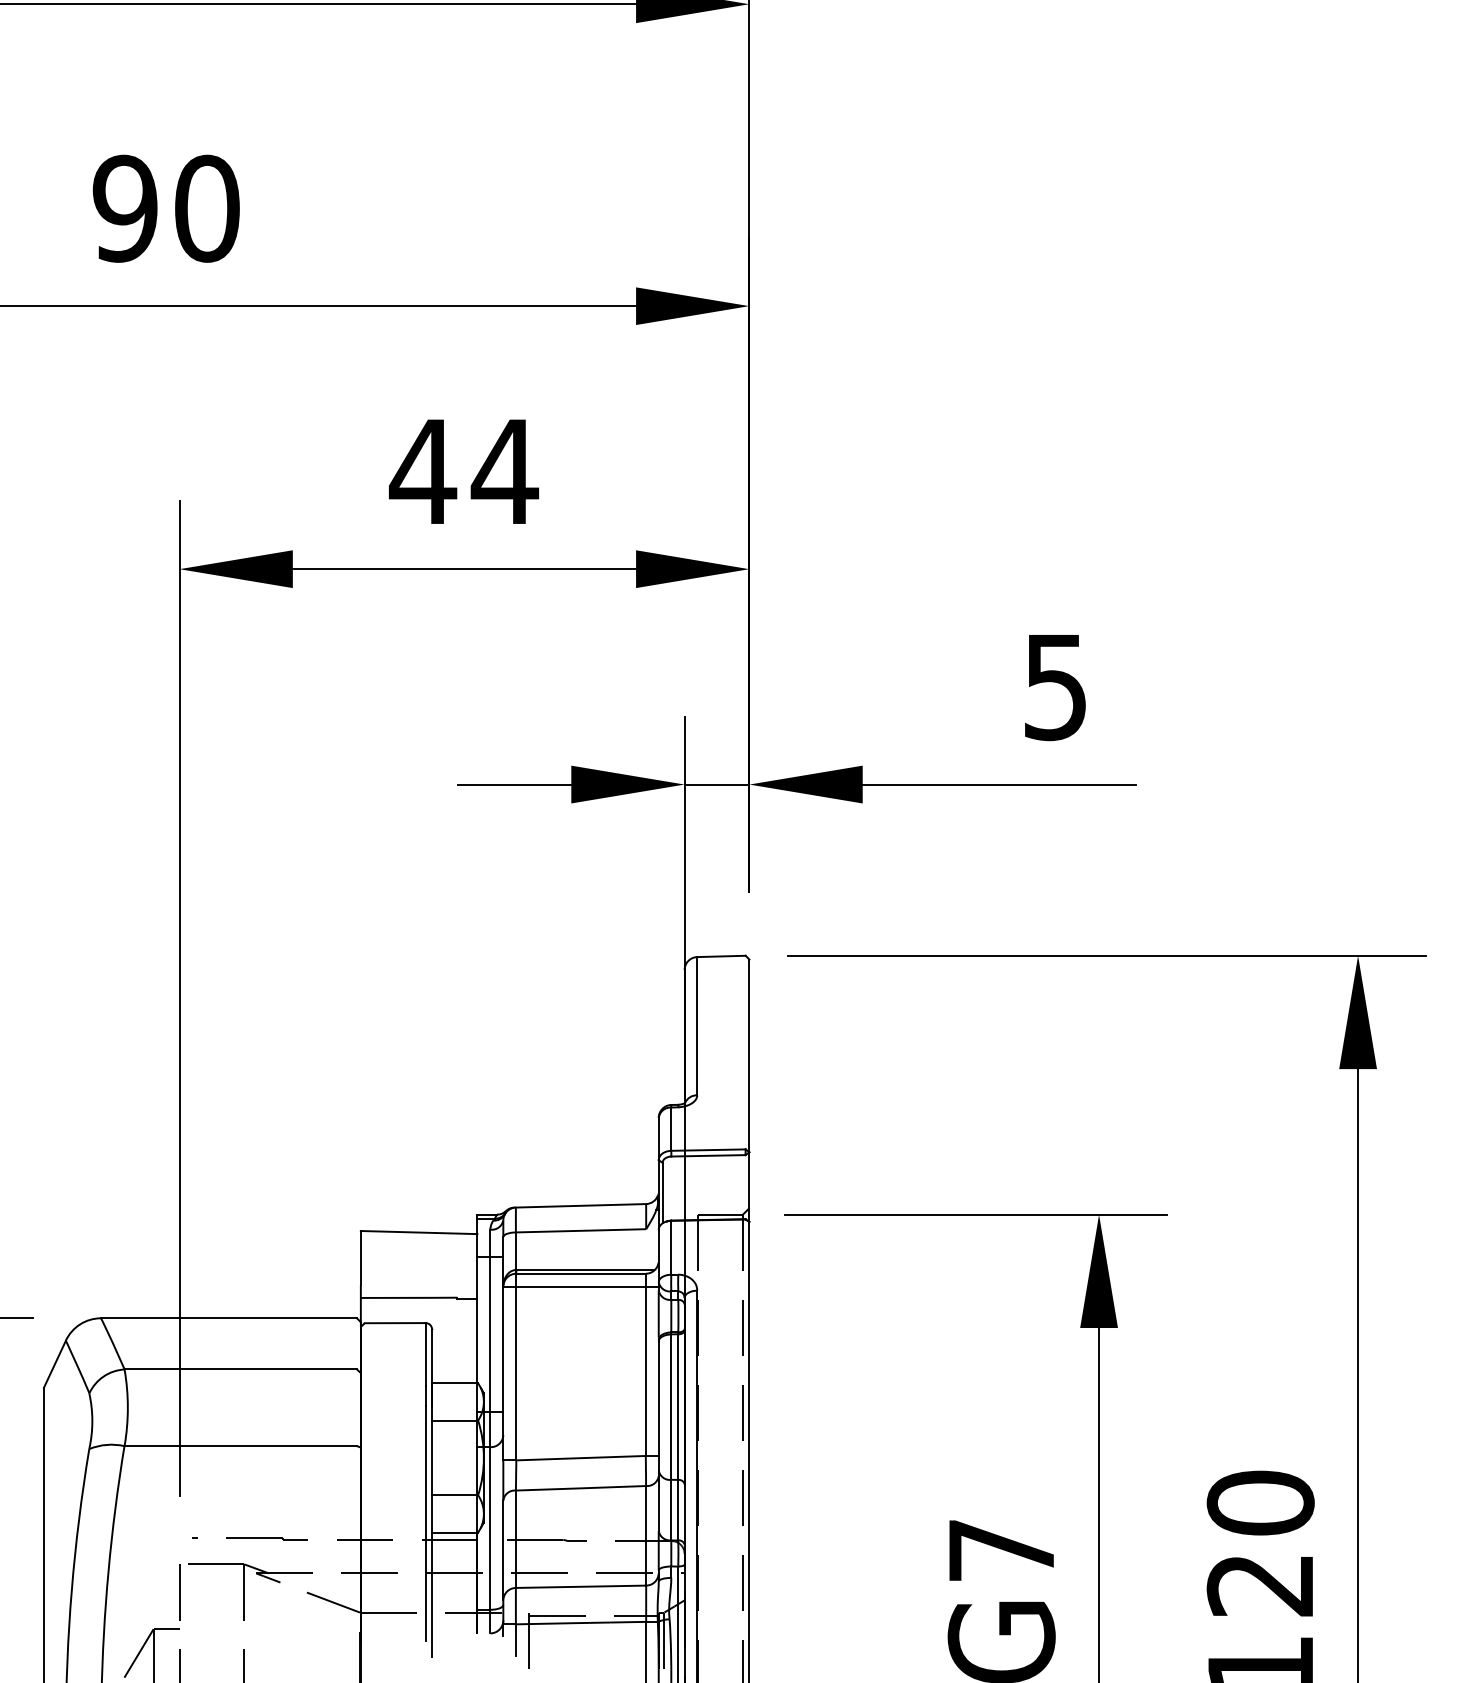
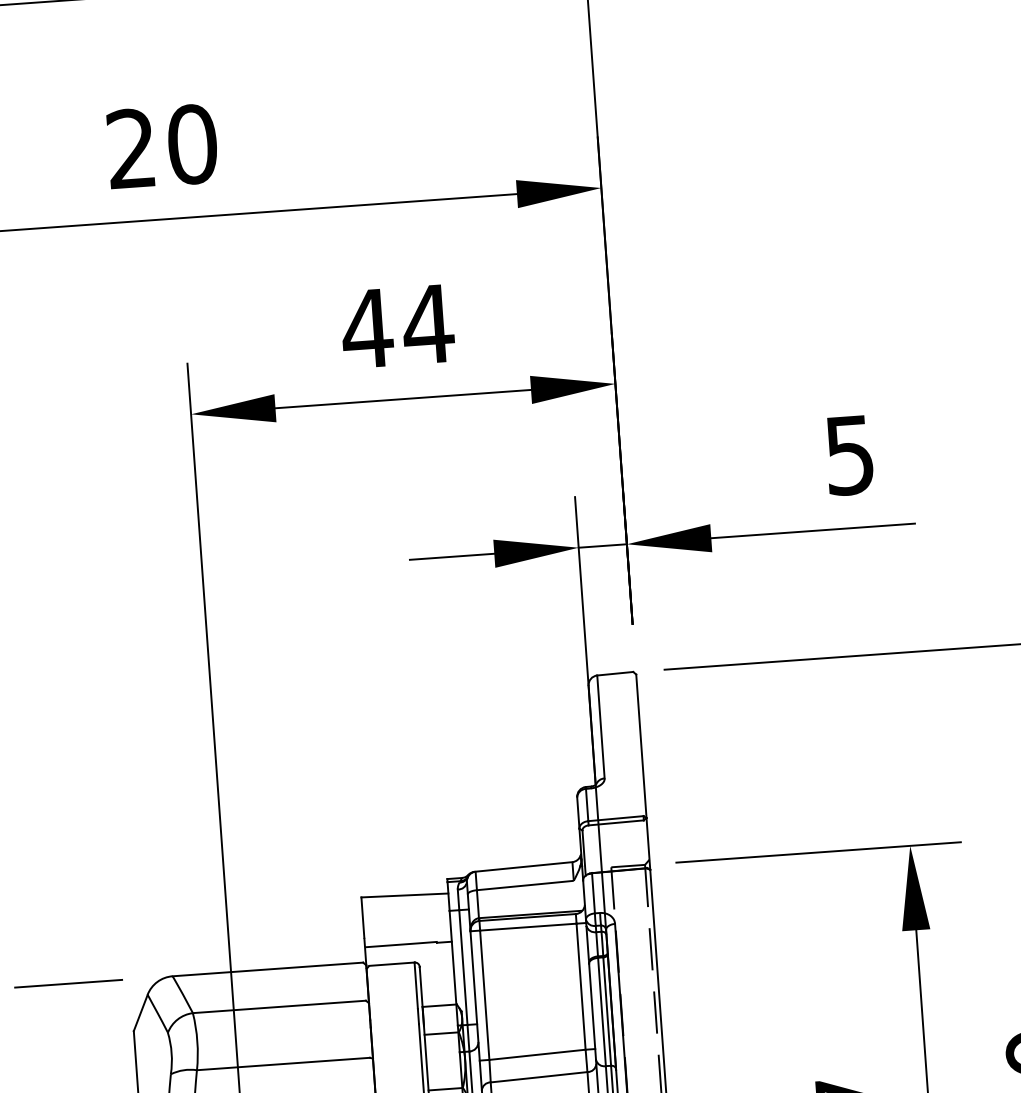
text: (124, 208) -> (130, 148), 90 -> 20

